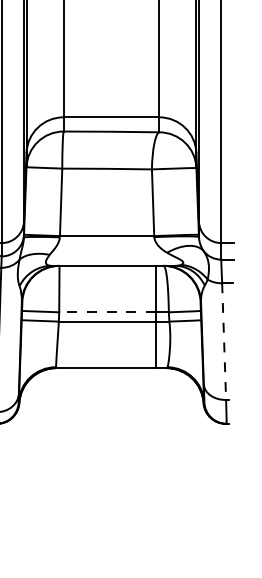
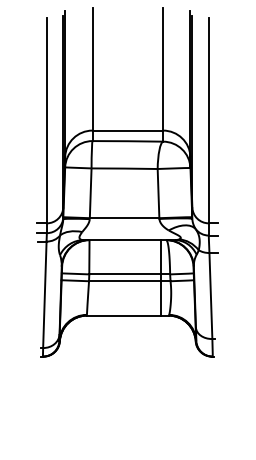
line: (108, 312) -> (125, 274), dashed -> solid
line: (223, 342) -> (210, 296), dashed -> solid

